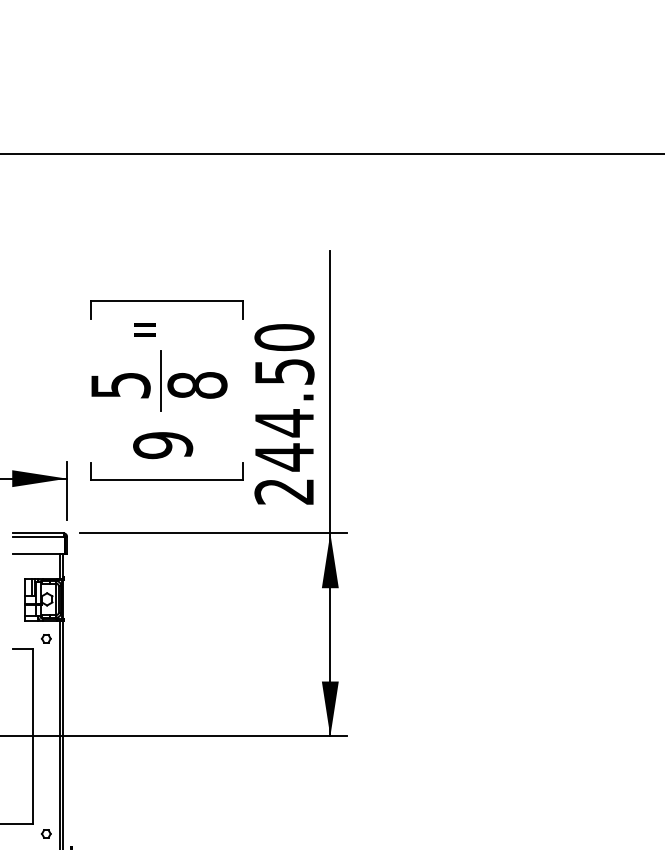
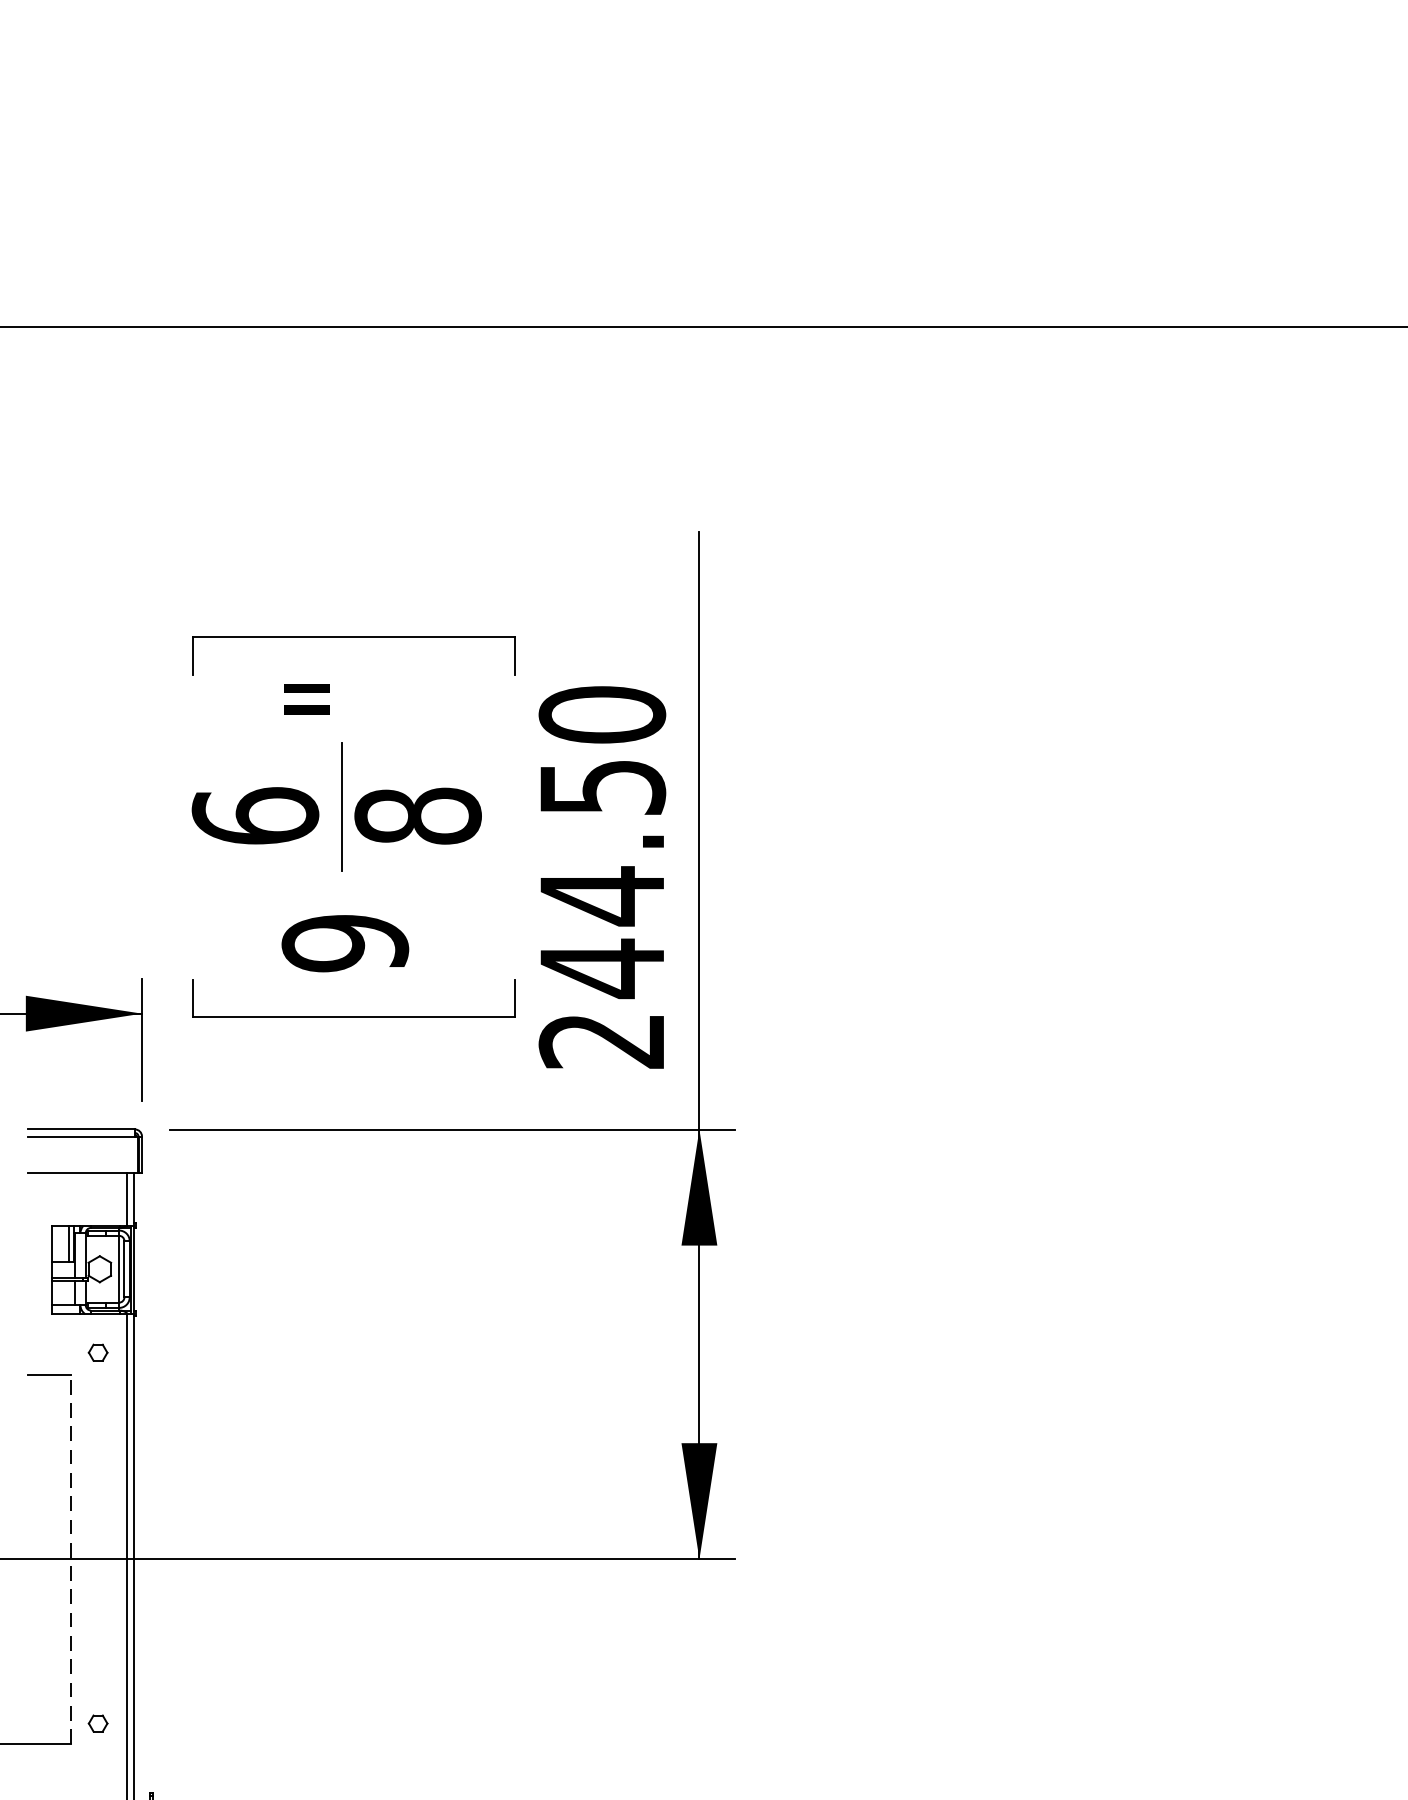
text: (120, 384) -> (255, 814), 5 -> 6
line: (33, 735) -> (70, 1557), solid -> dashed
part: (46, 833) -> (98, 1722), moved

